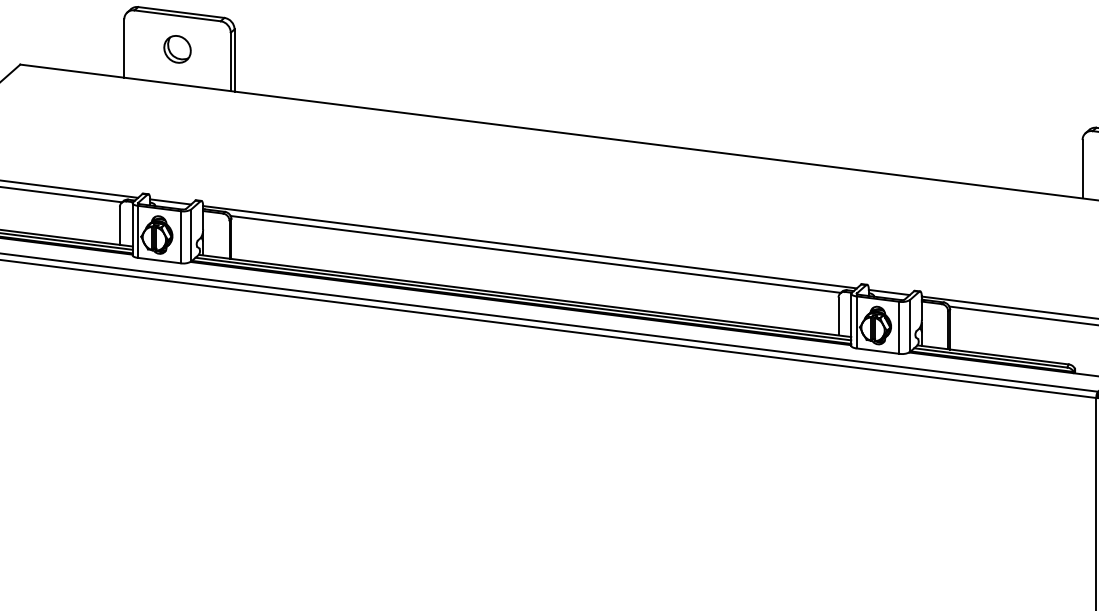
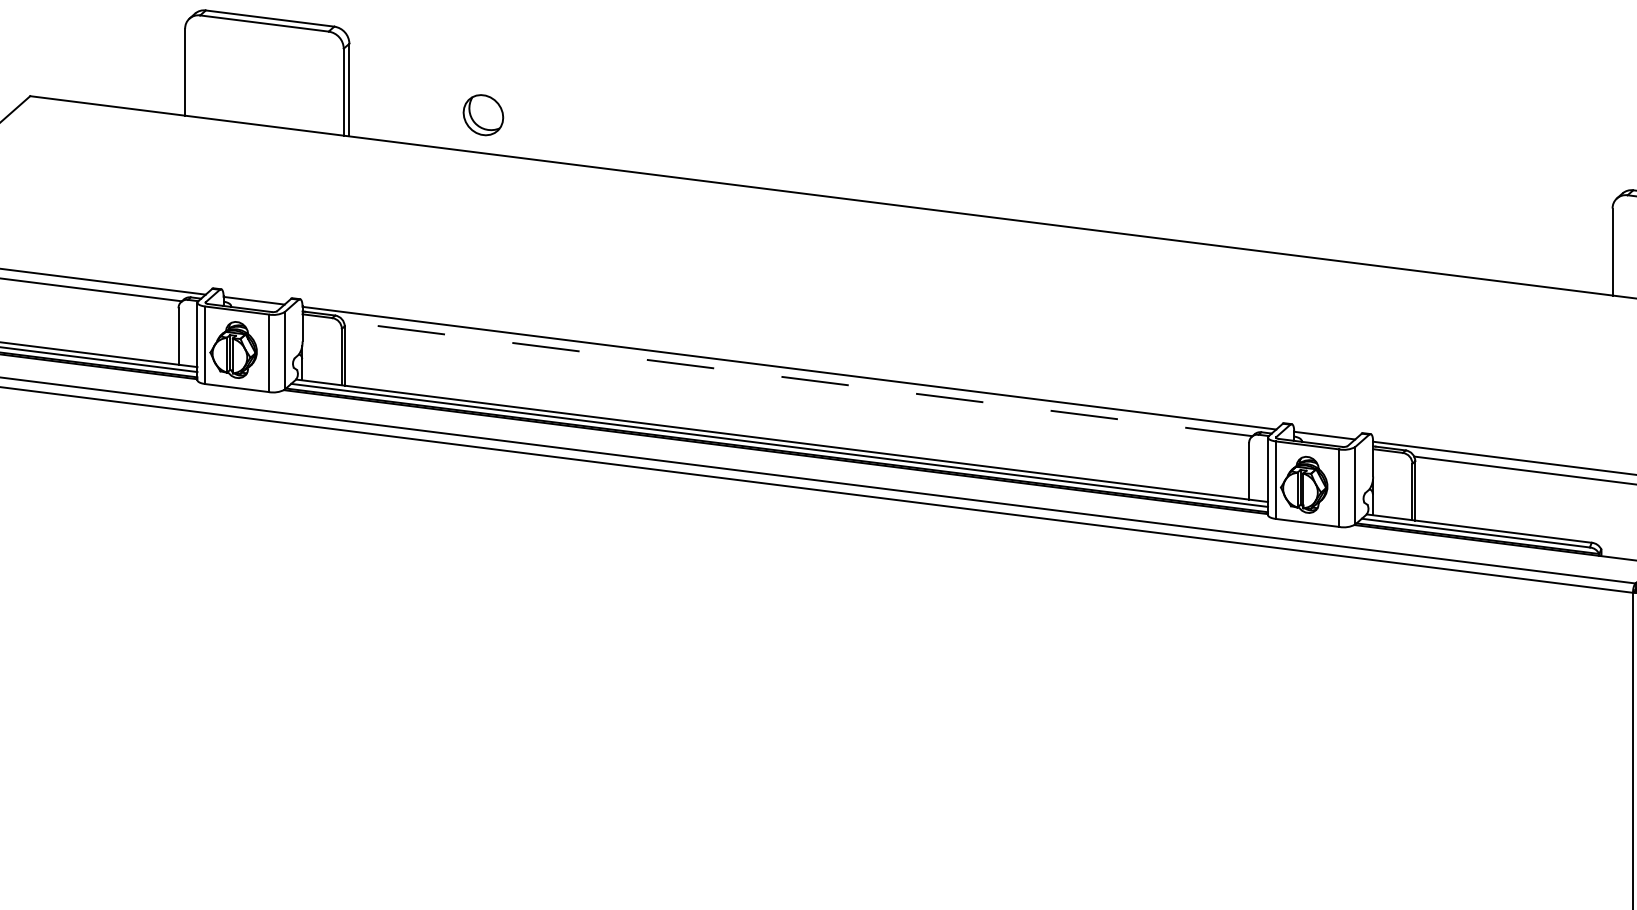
part: (177, 49) -> (483, 115), moved
line: (535, 254) -> (797, 379), solid -> dashed

